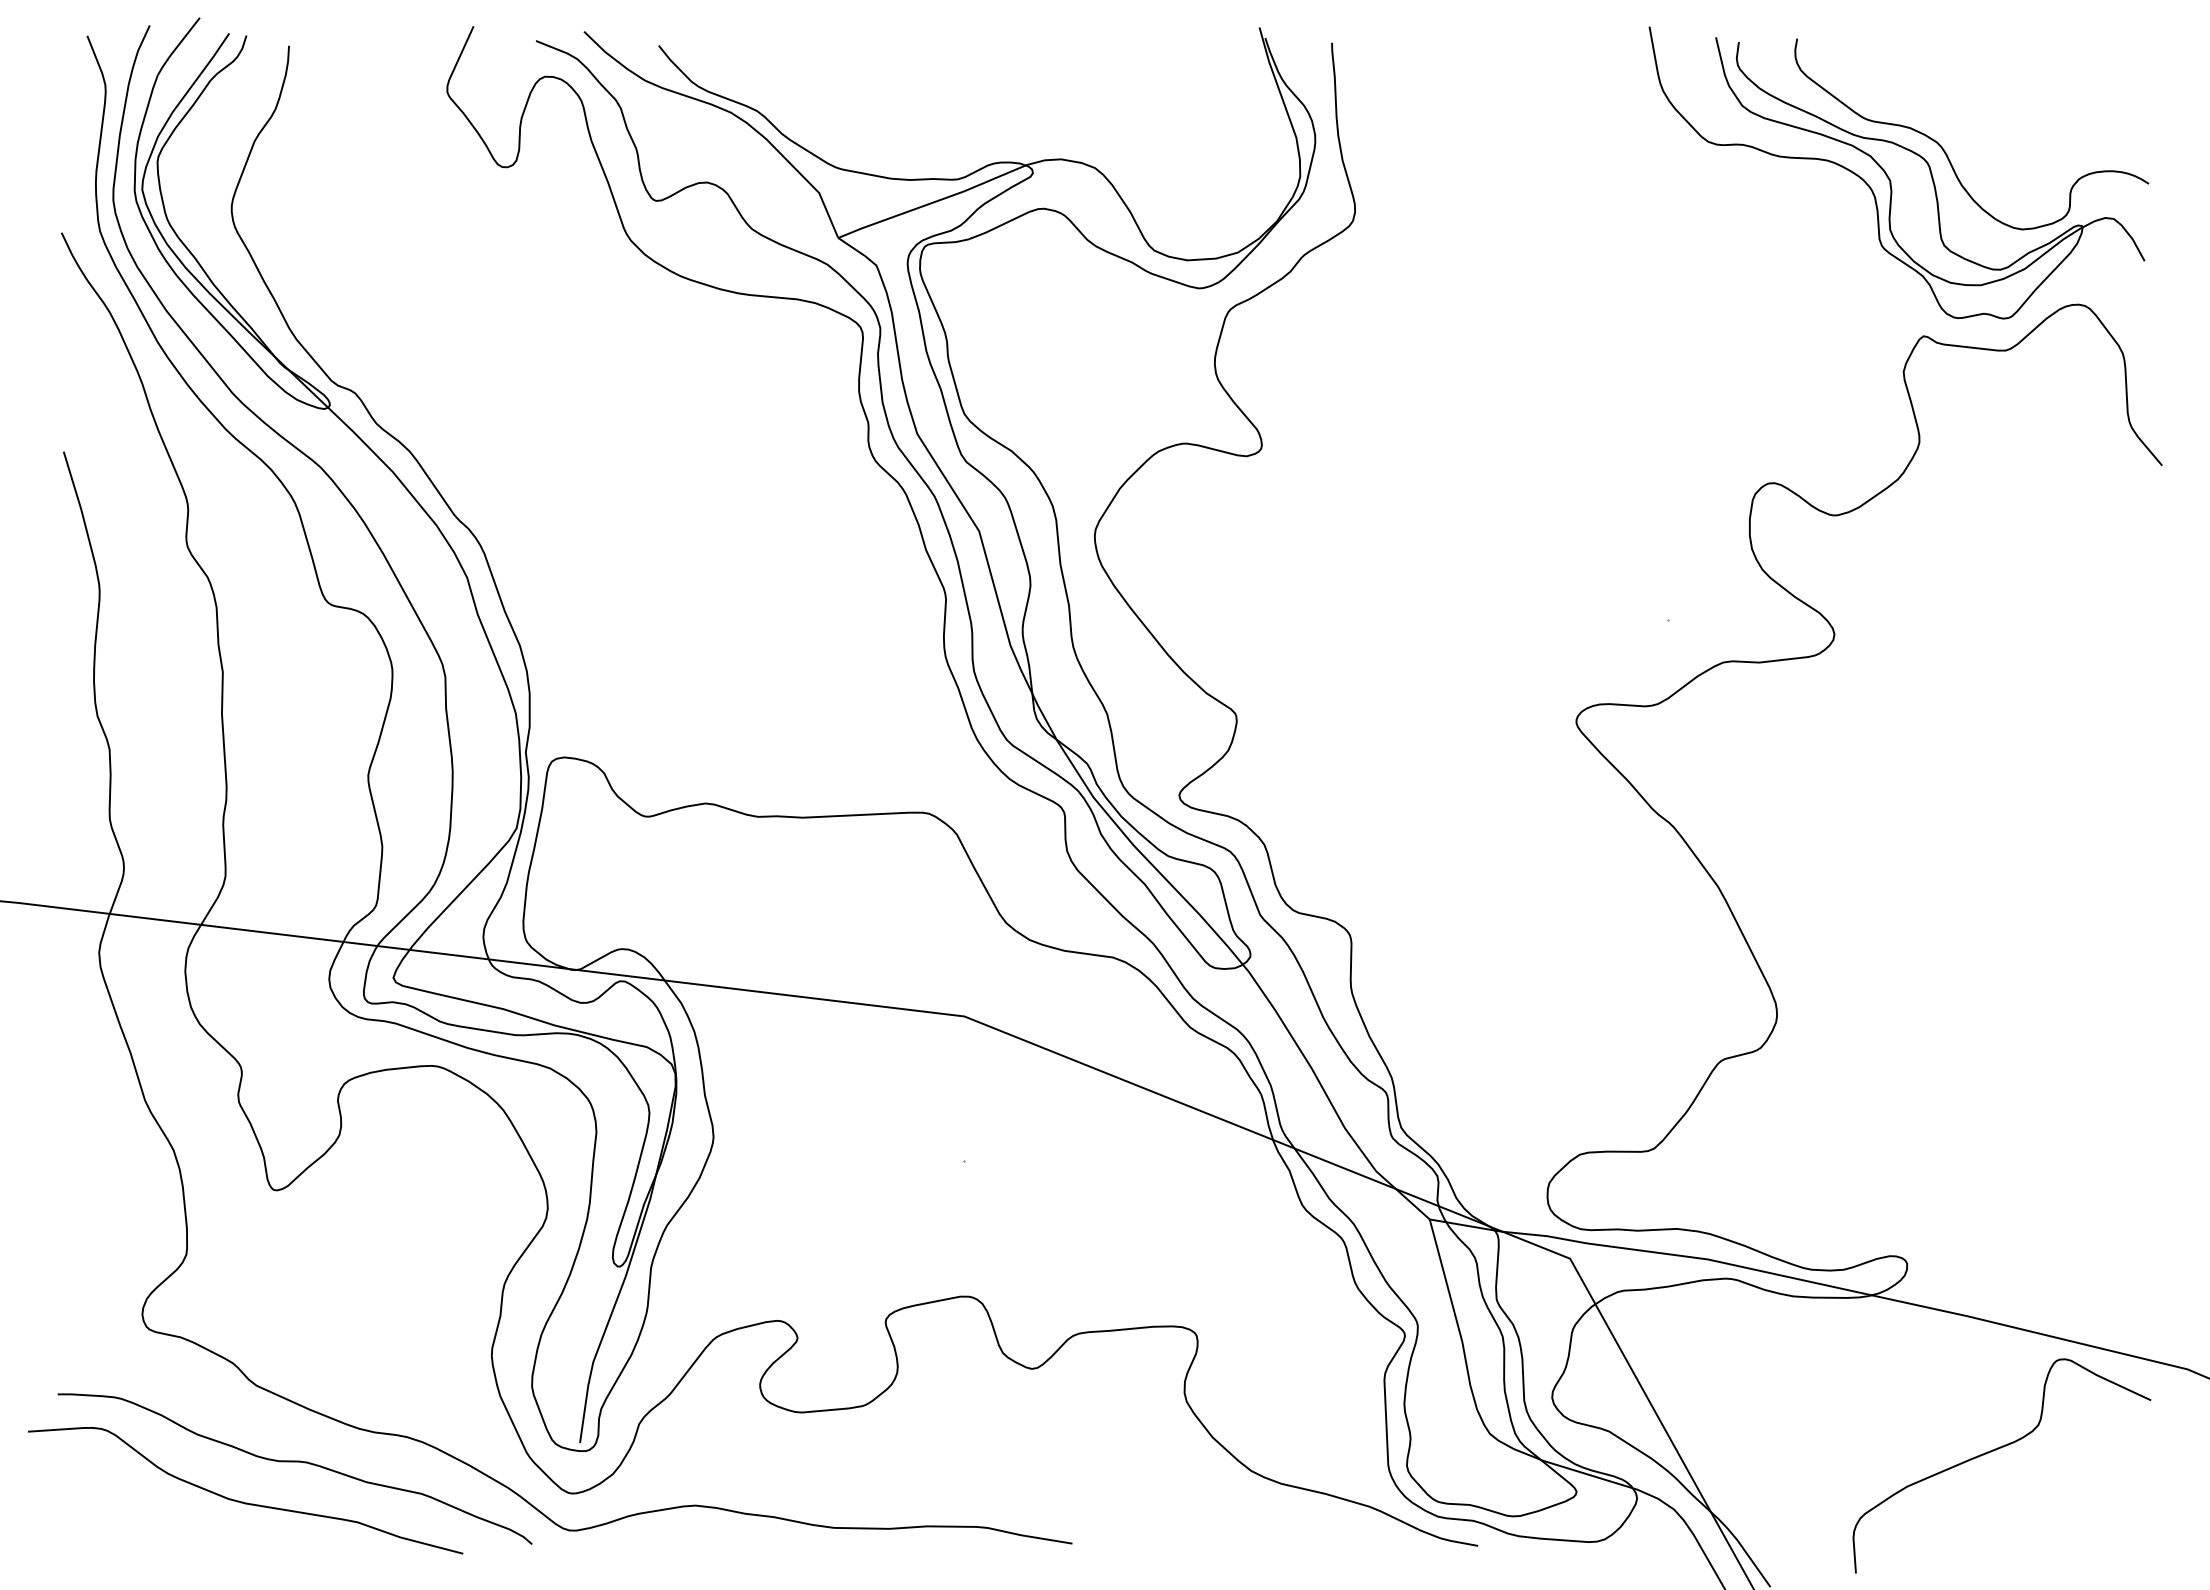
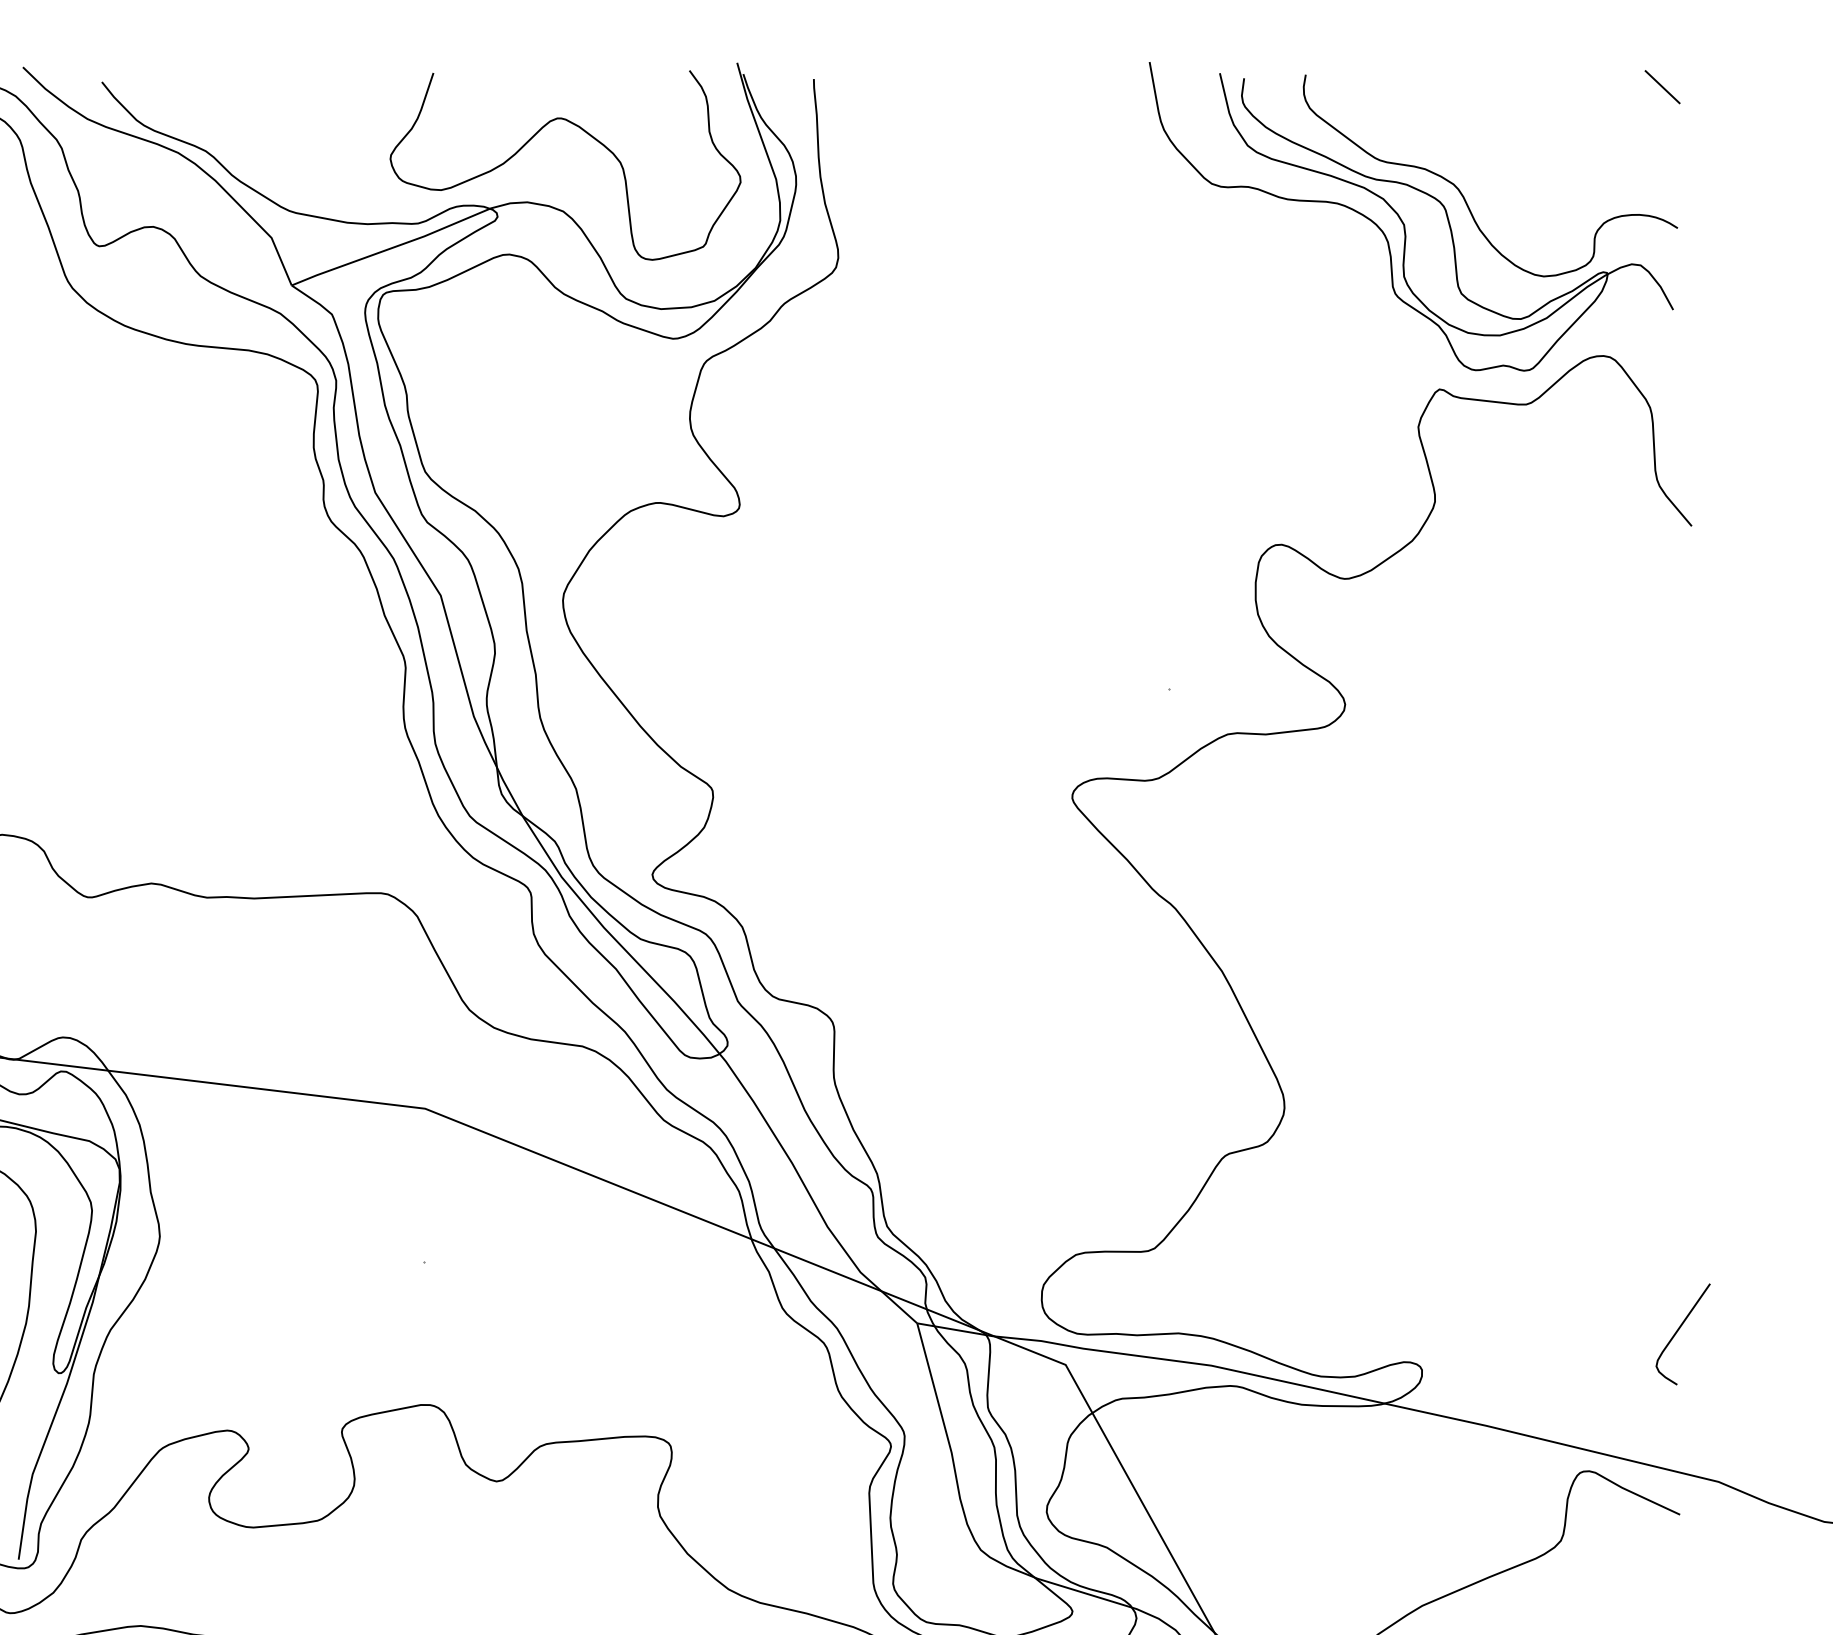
line: (2134, 50) -> (1662, 87), added
curve: (1119, 96) -> (589, 135), added
curve: (2149, 1227) -> (1678, 1331), added

